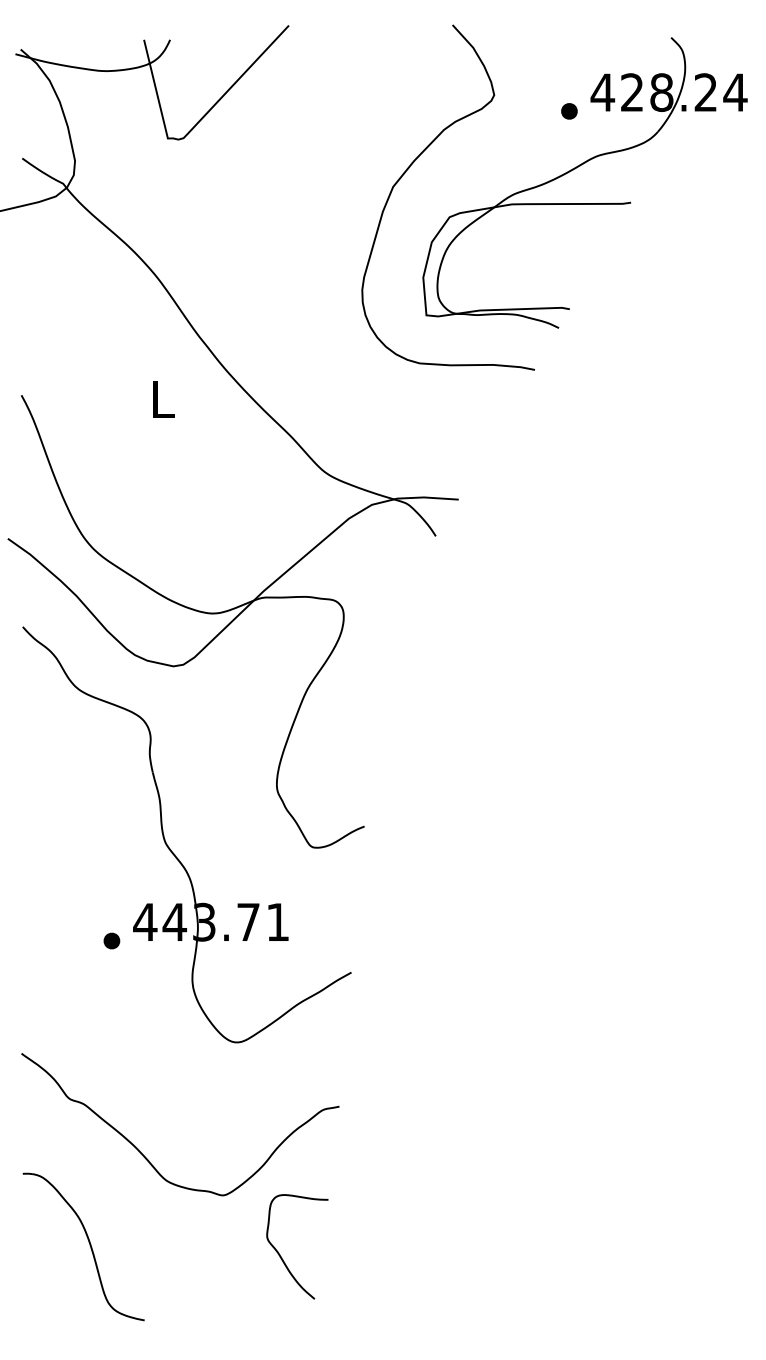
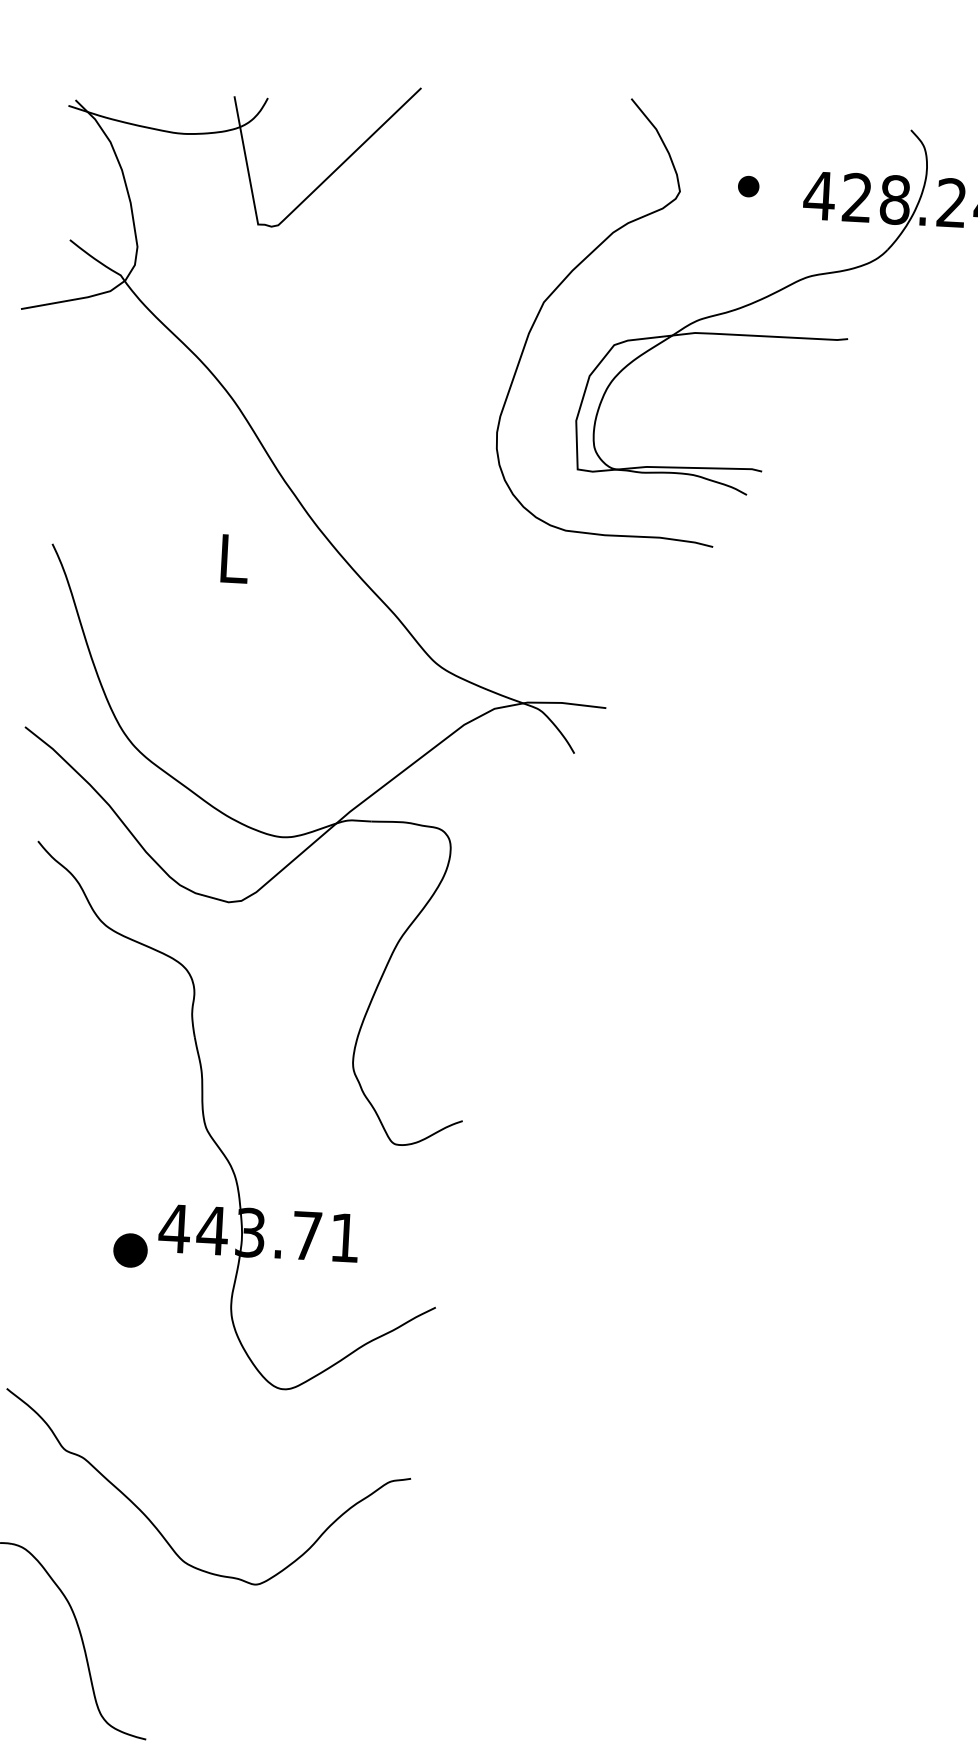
part: (569, 111) -> (748, 186), moved
part: (111, 940) -> (130, 1249), size x1.6
curve: (280, 1254) -> (325, 1664), removed

